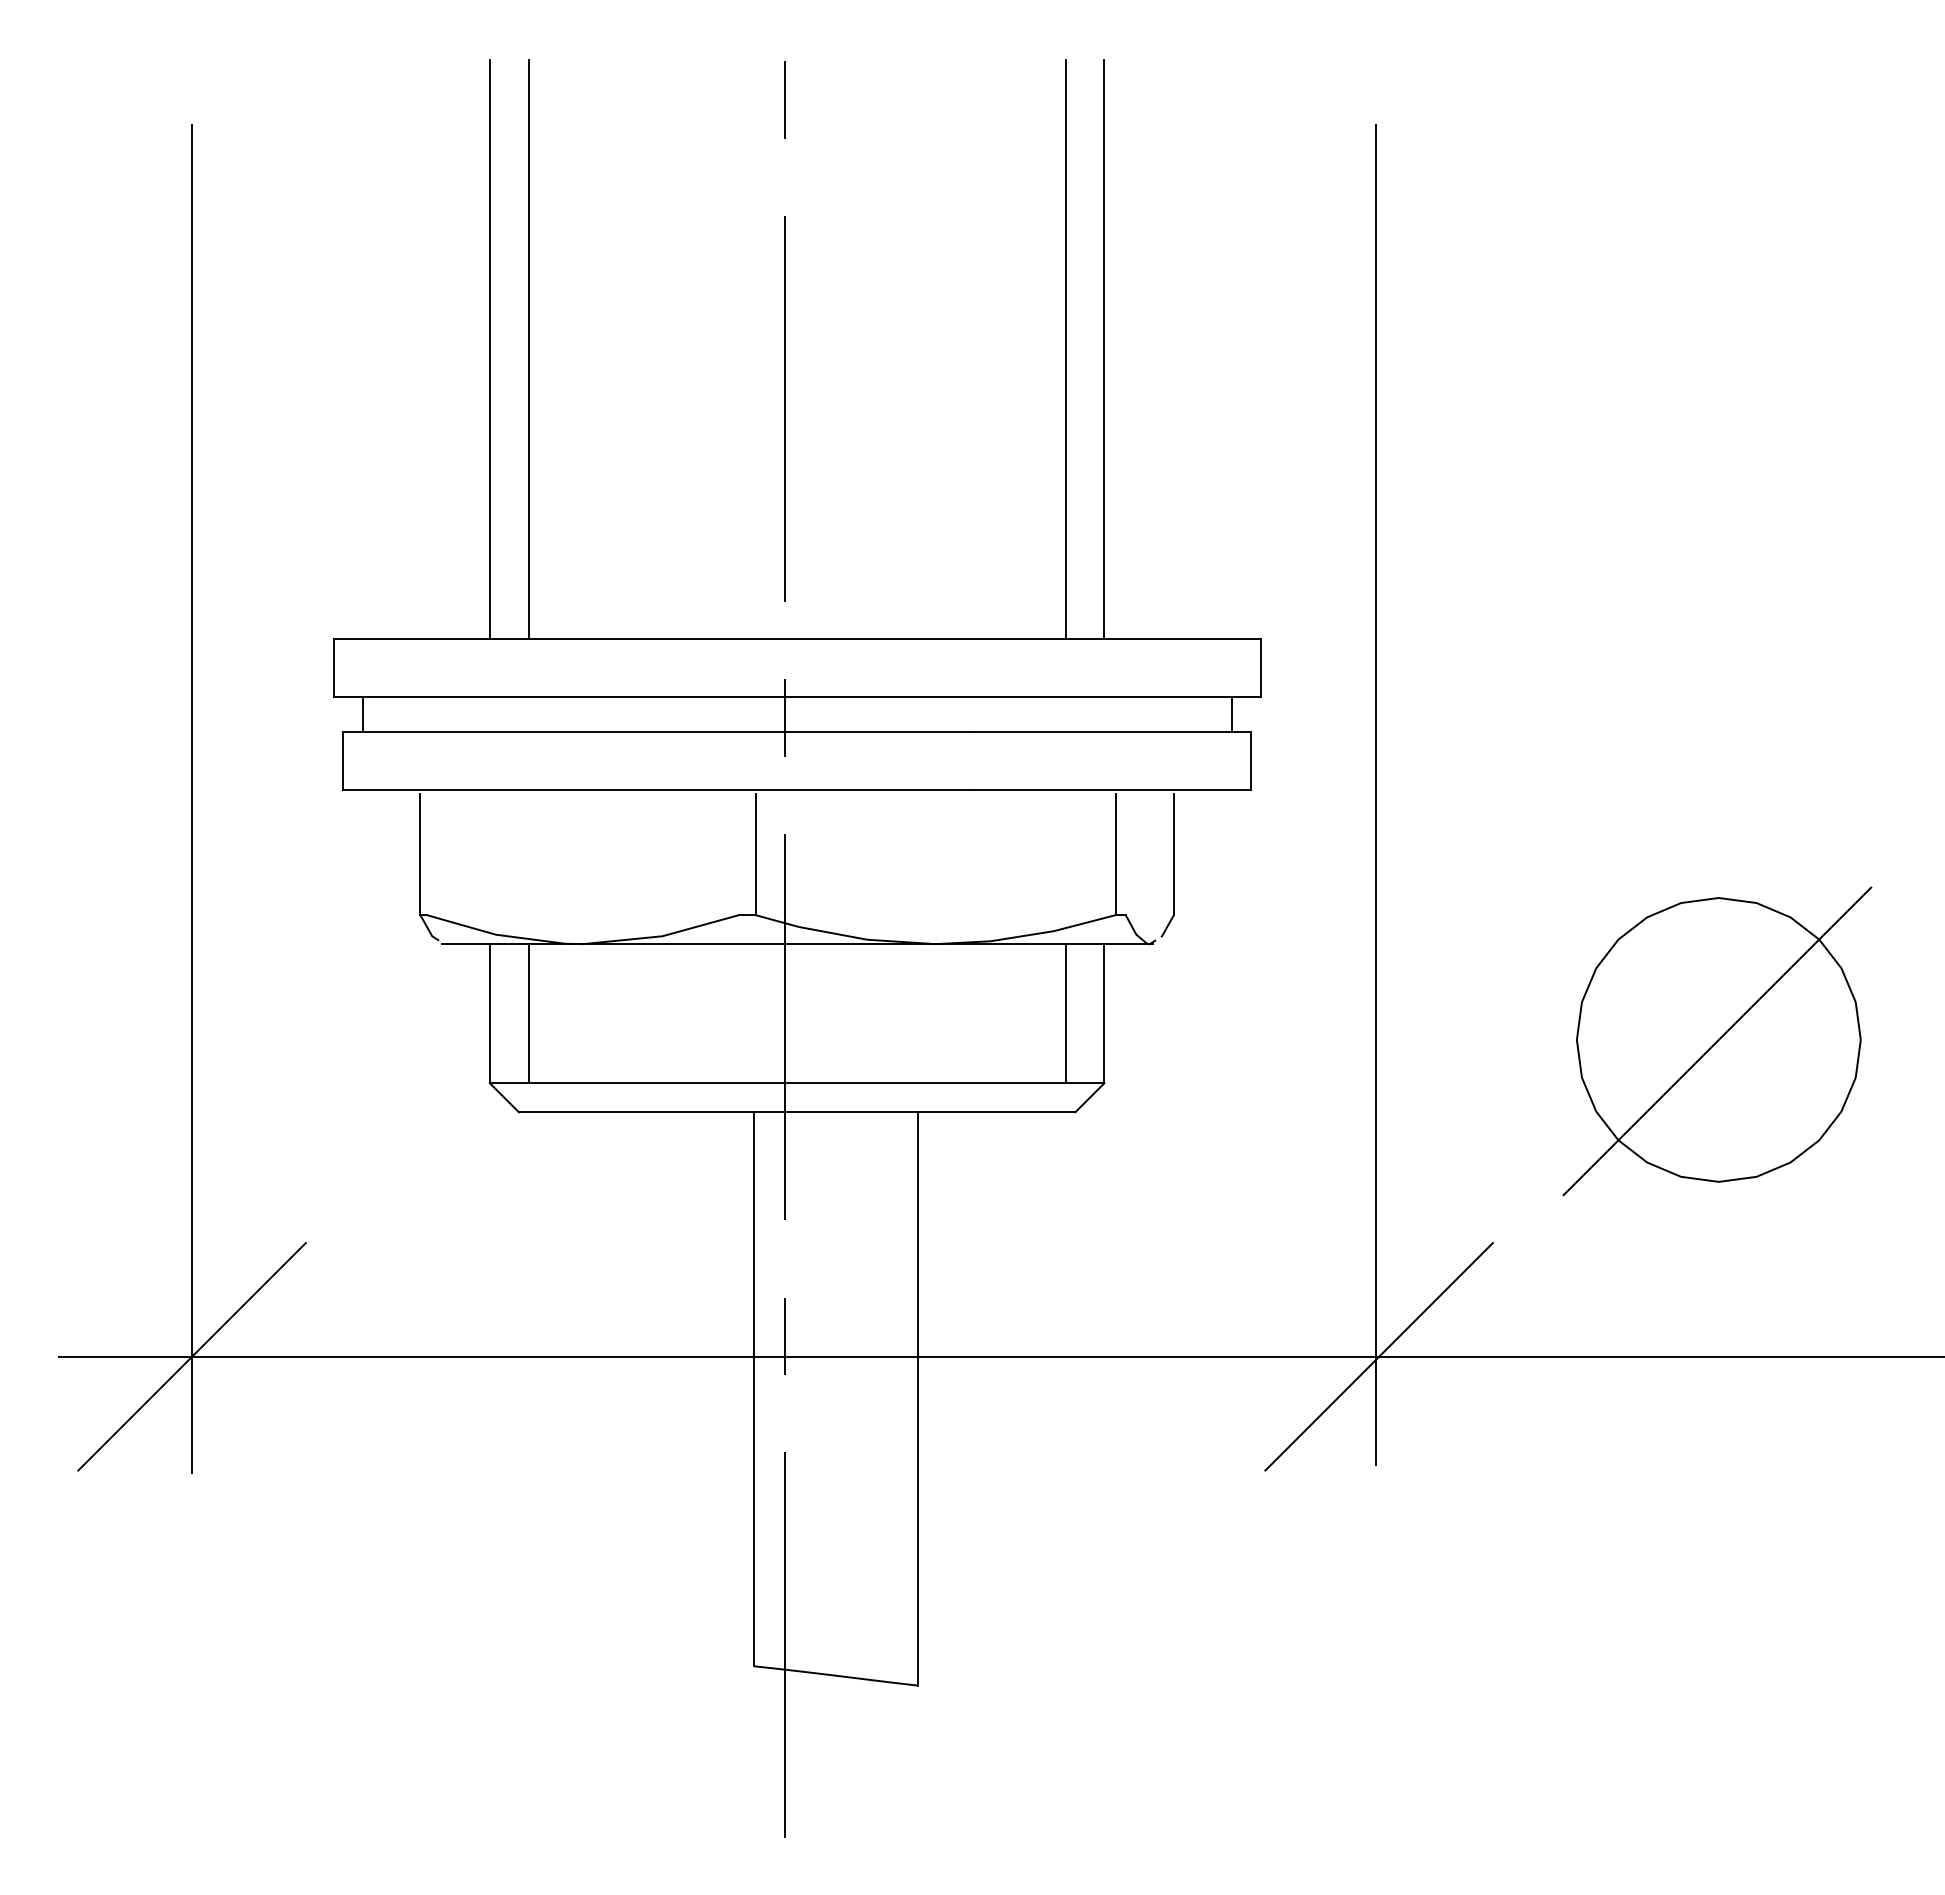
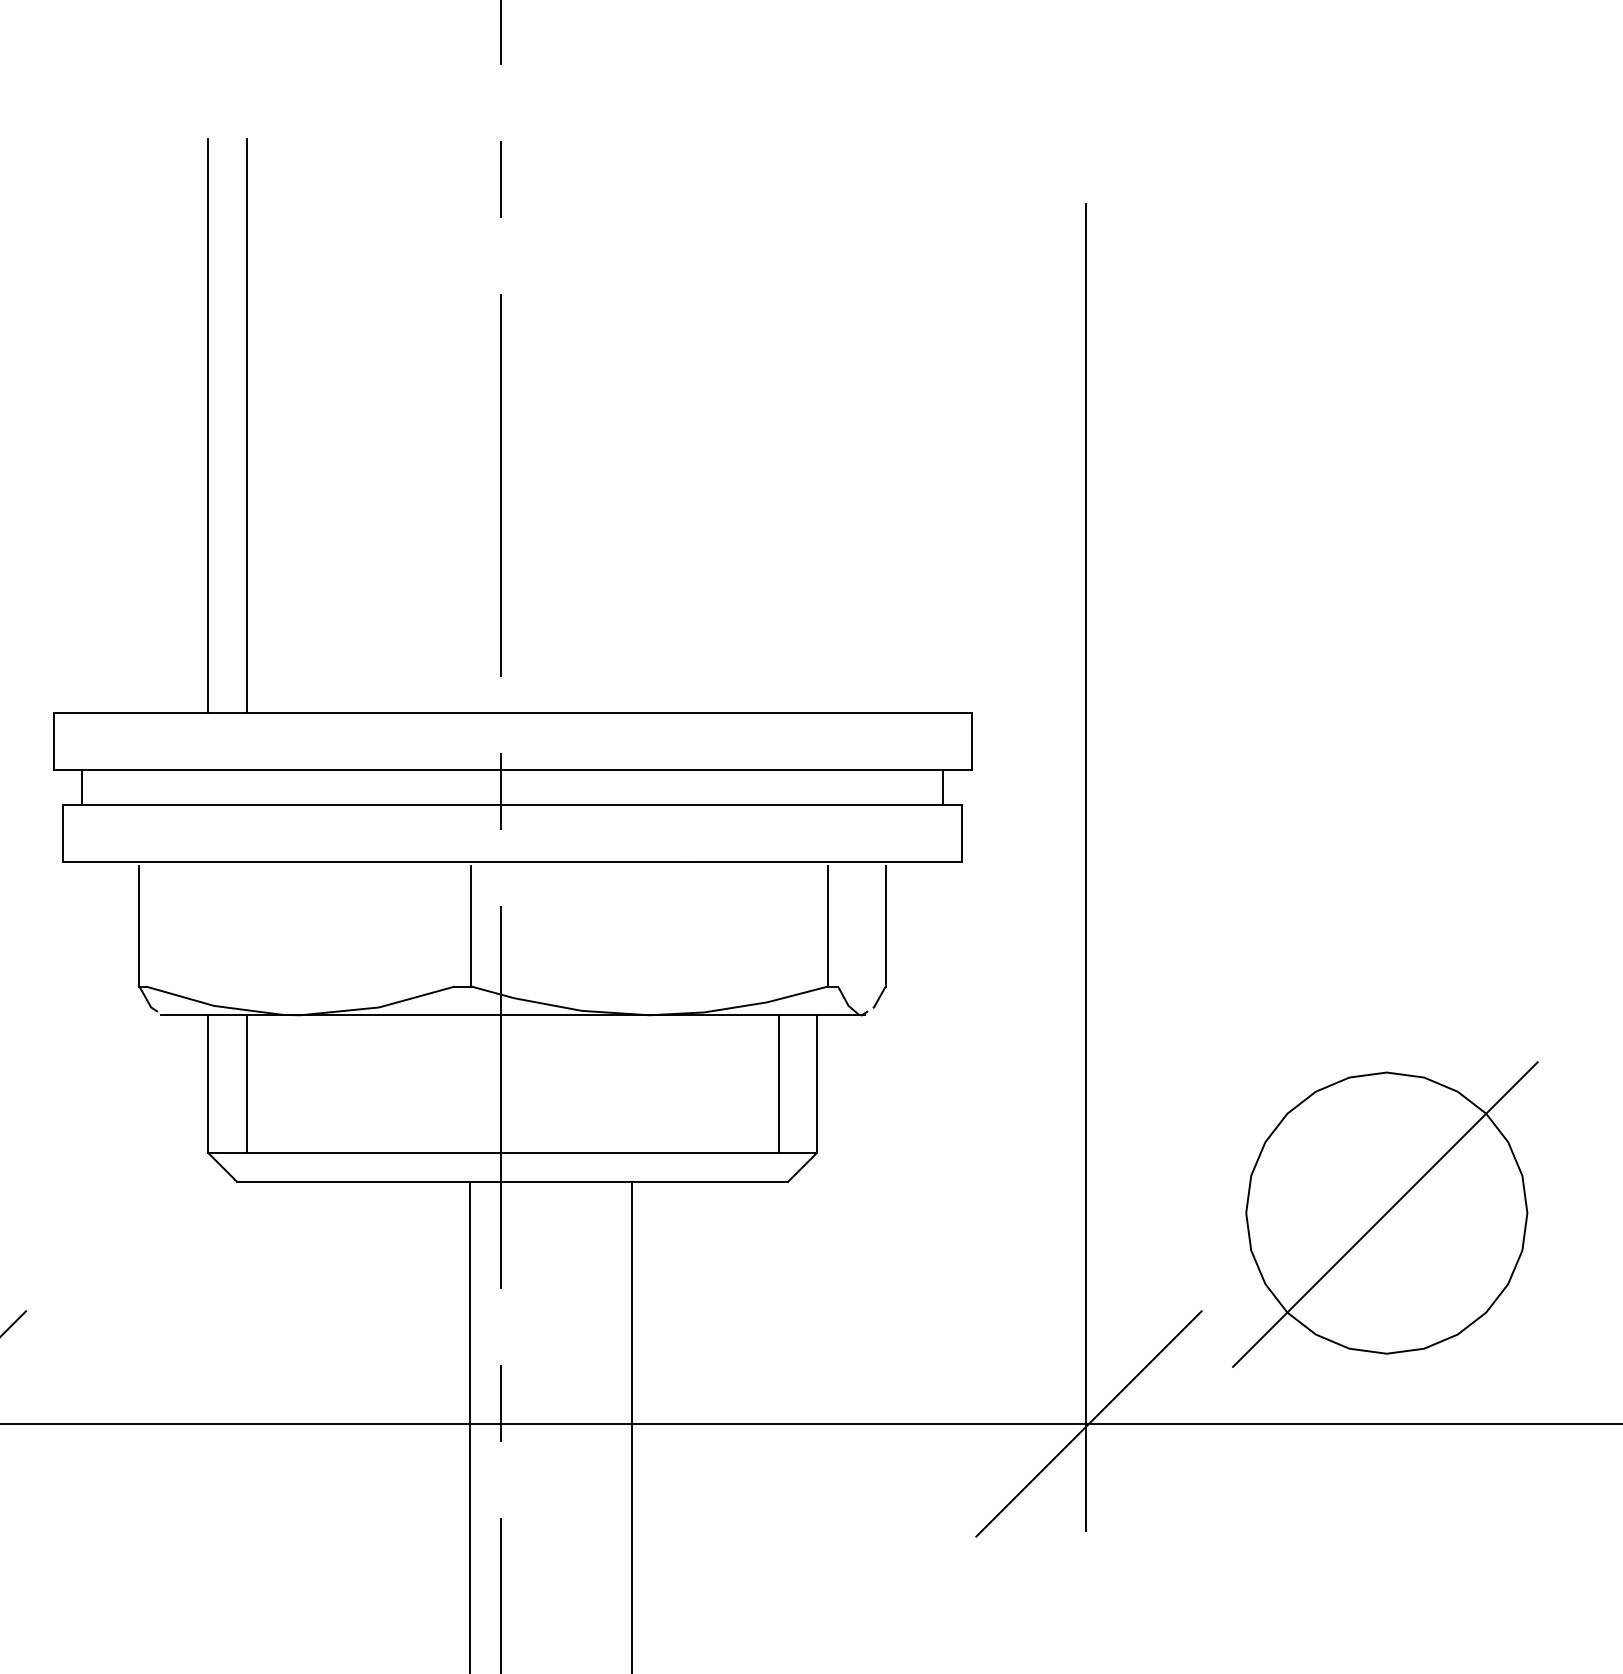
line: (1065, 349) -> (778, 426), removed
line: (1104, 349) -> (816, 426), removed
part: (1717, 1041) -> (1385, 1214), moved

